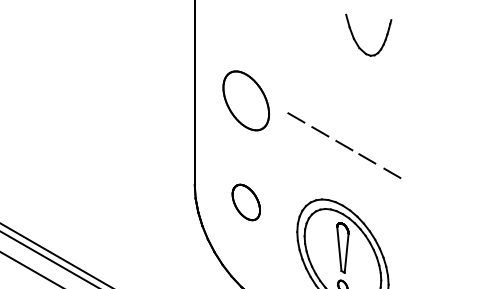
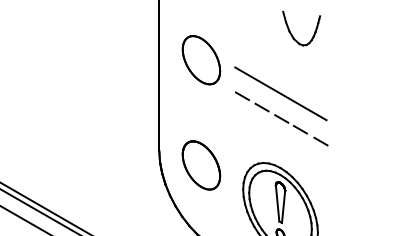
part: (245, 100) -> (200, 59), moved
line: (343, 114) -> (281, 93), added
part: (246, 202) -> (201, 165), size x1.67

